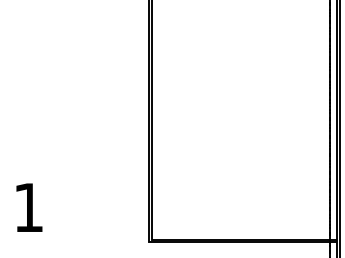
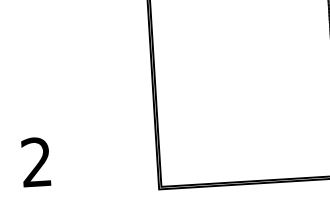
text: (28, 206) -> (36, 161), 1 -> 2

